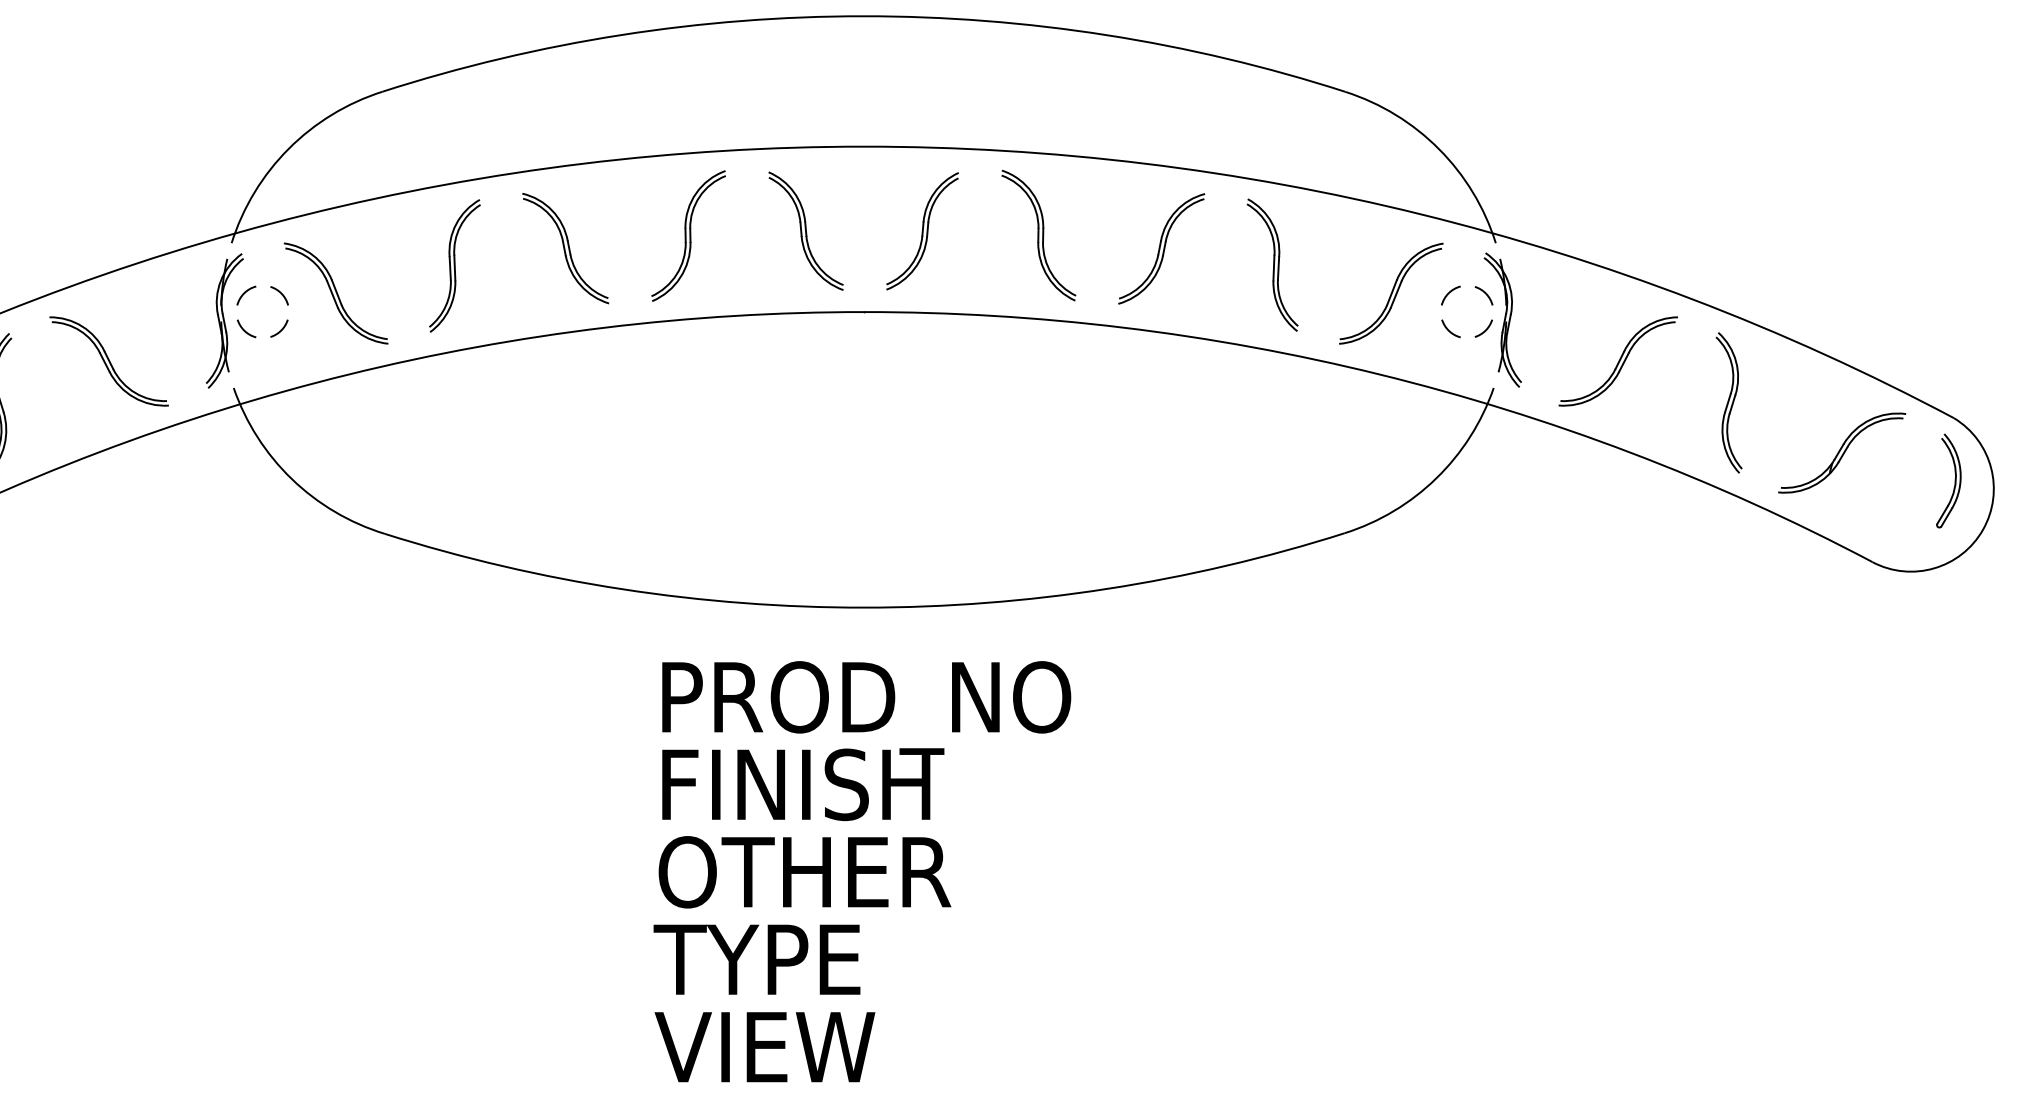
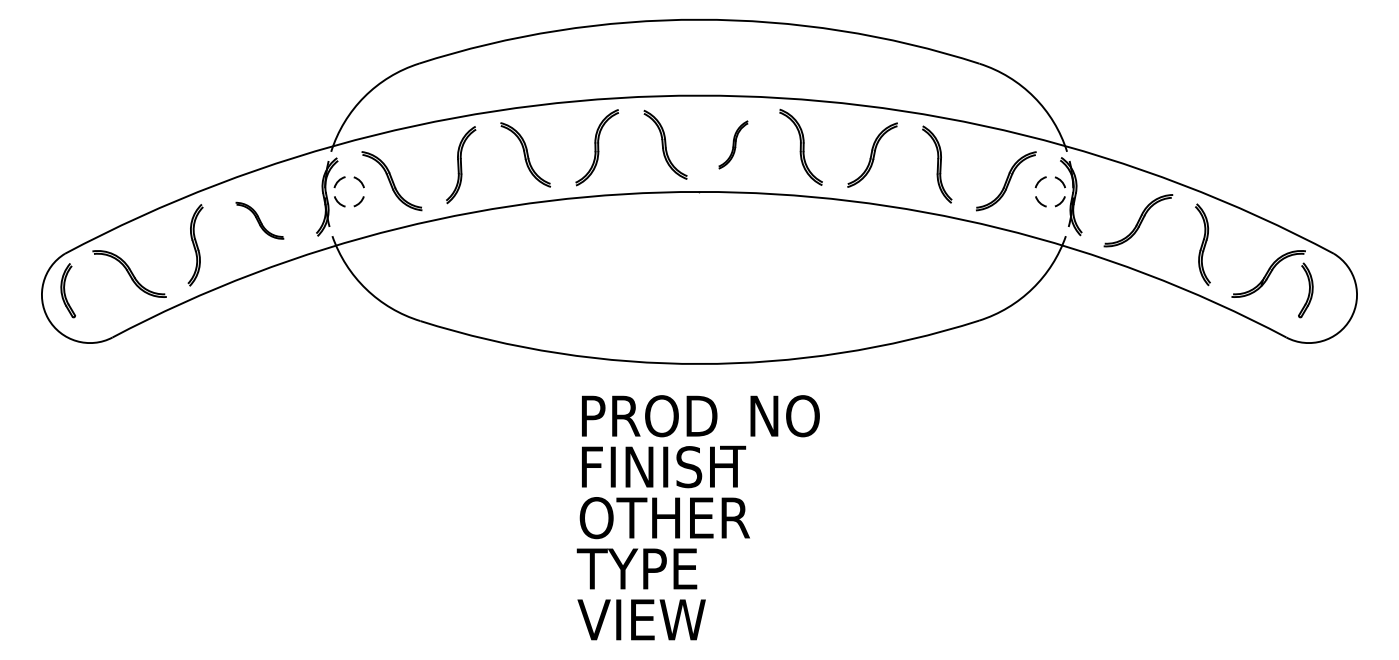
part: (922, 230) -> (733, 144), size x0.7
part: (108, 361) -> (259, 220), size x0.7
part: (1948, 481) -> (1305, 290), moved

